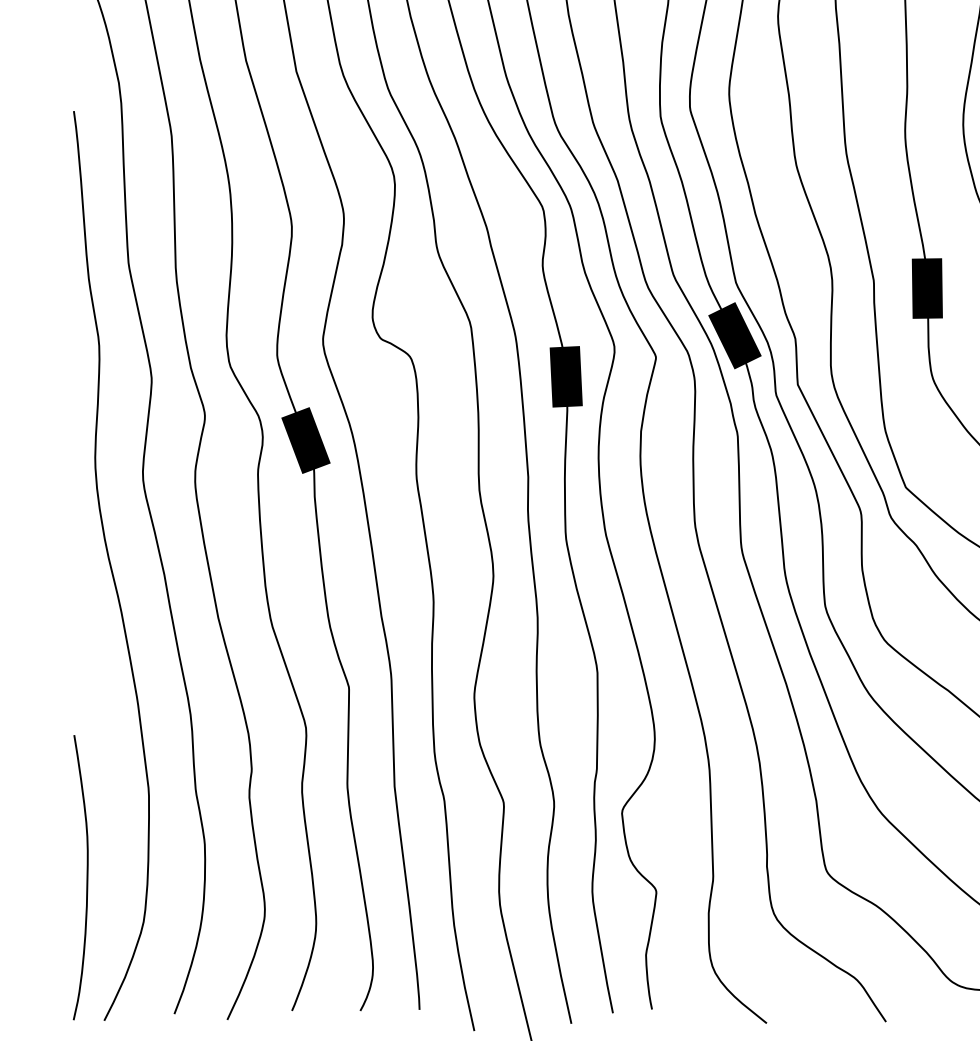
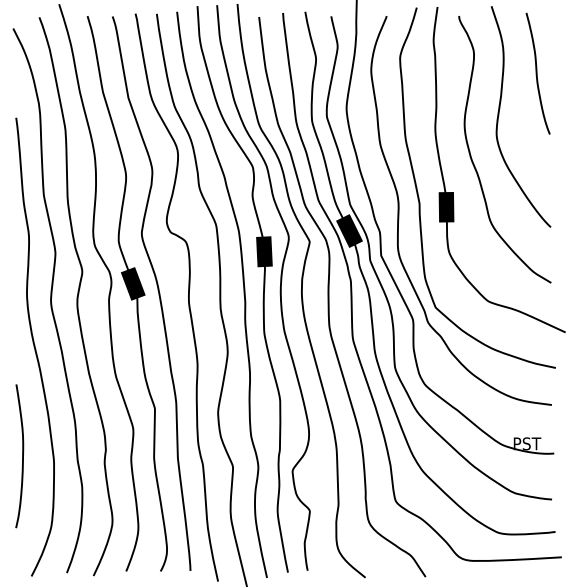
curve: (86, 878) -> (22, 456), moved

